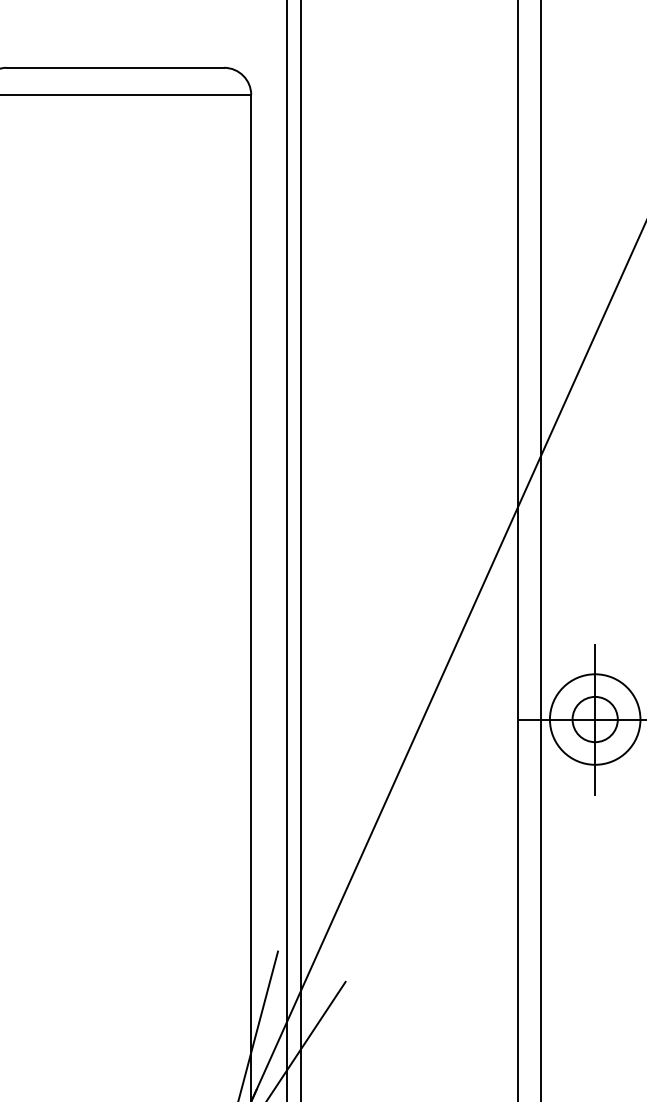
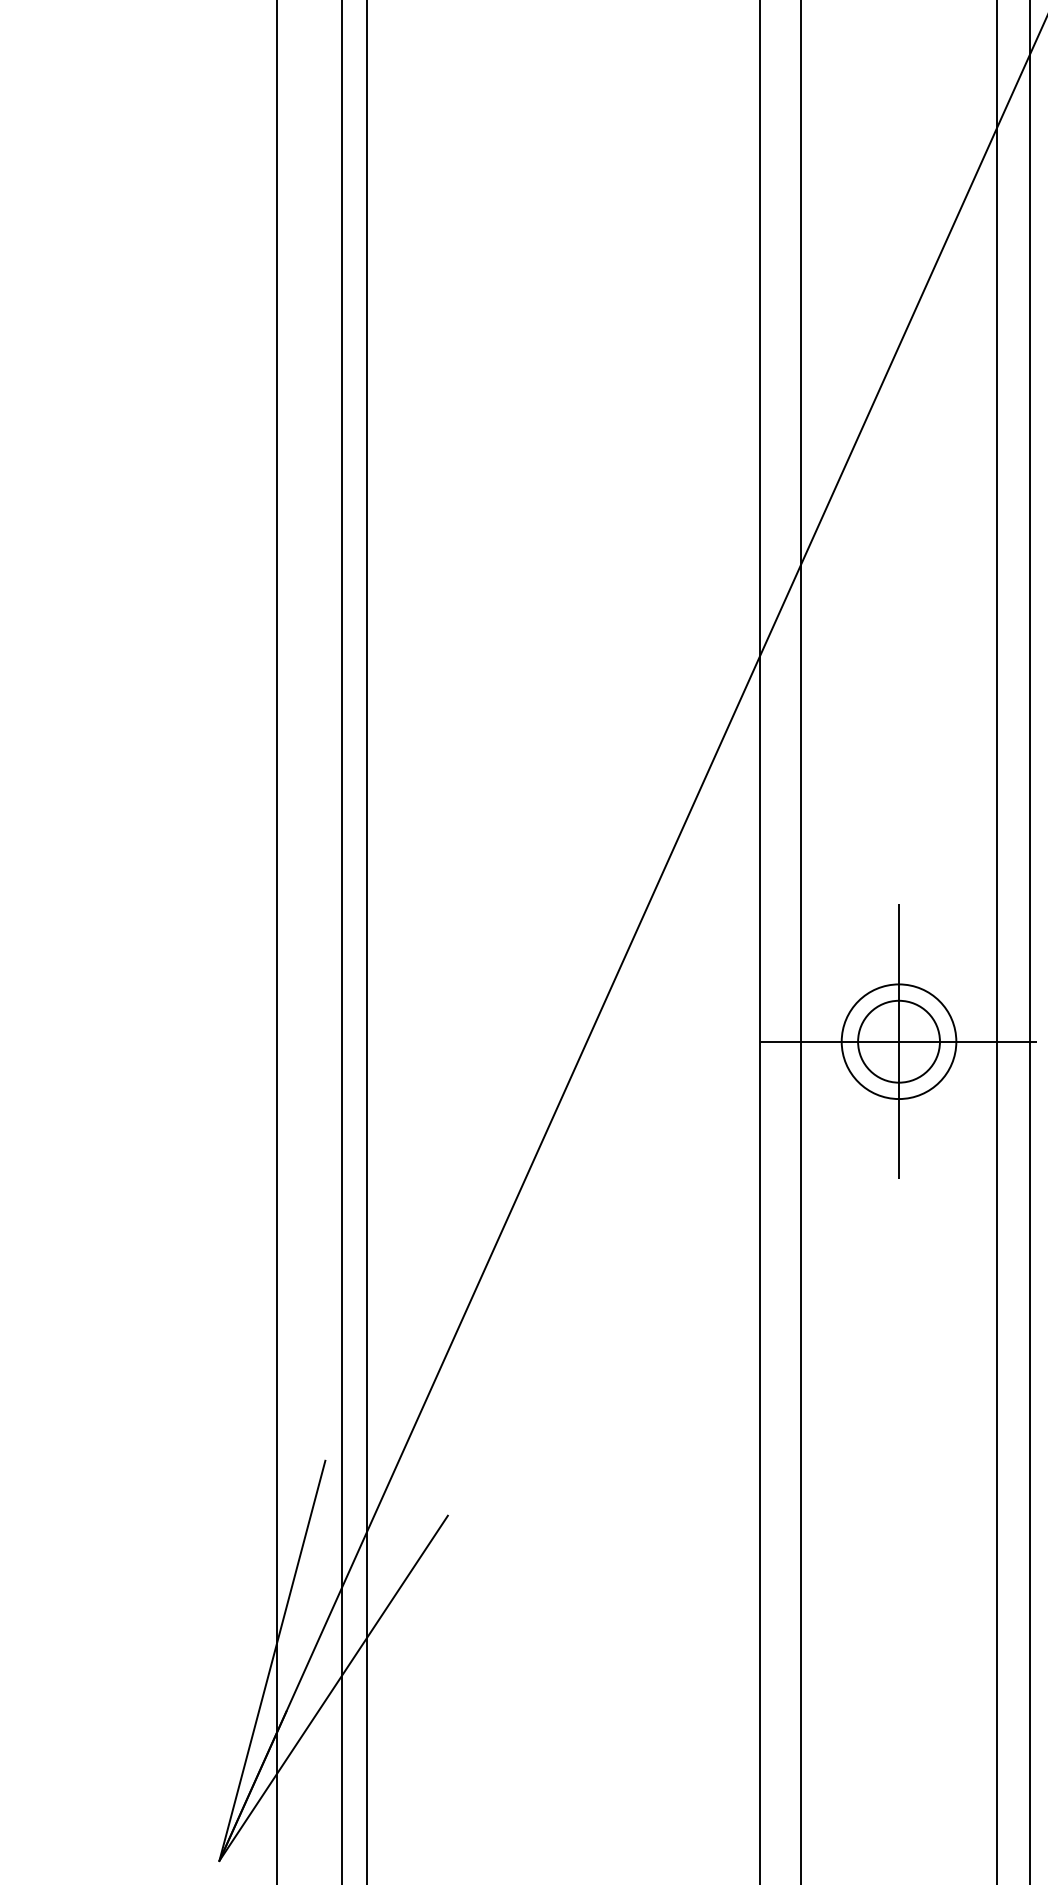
circle: (594, 719) -> (897, 1041), size x0.7

